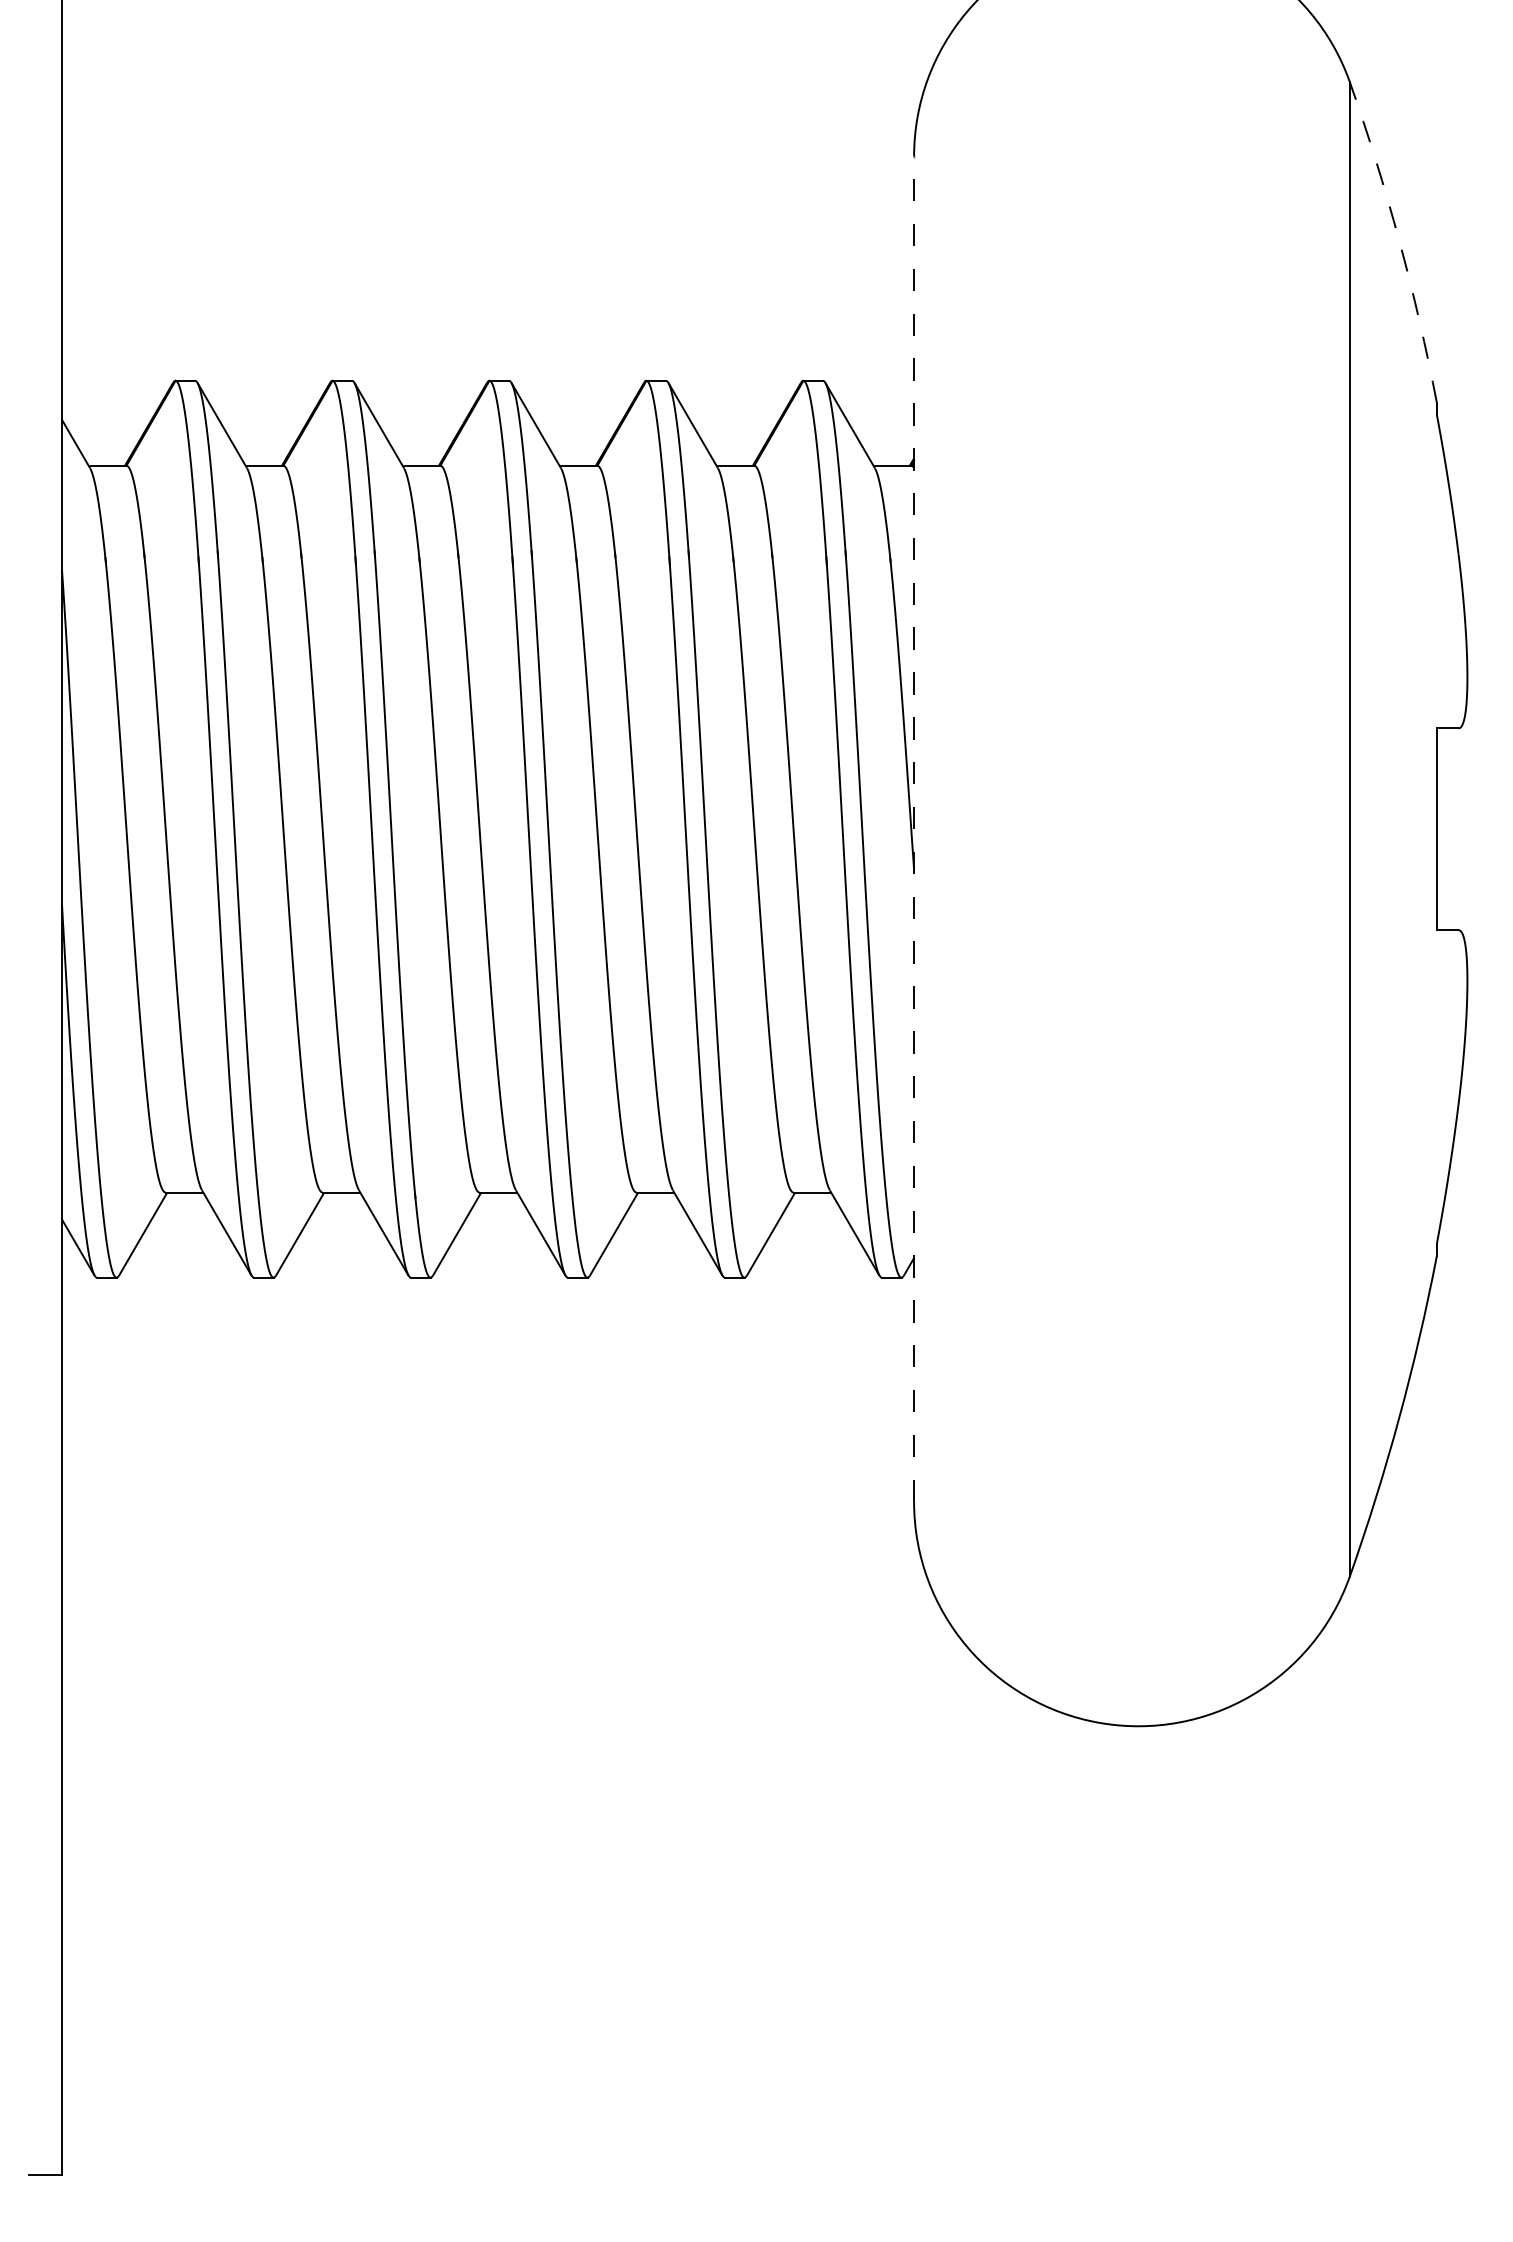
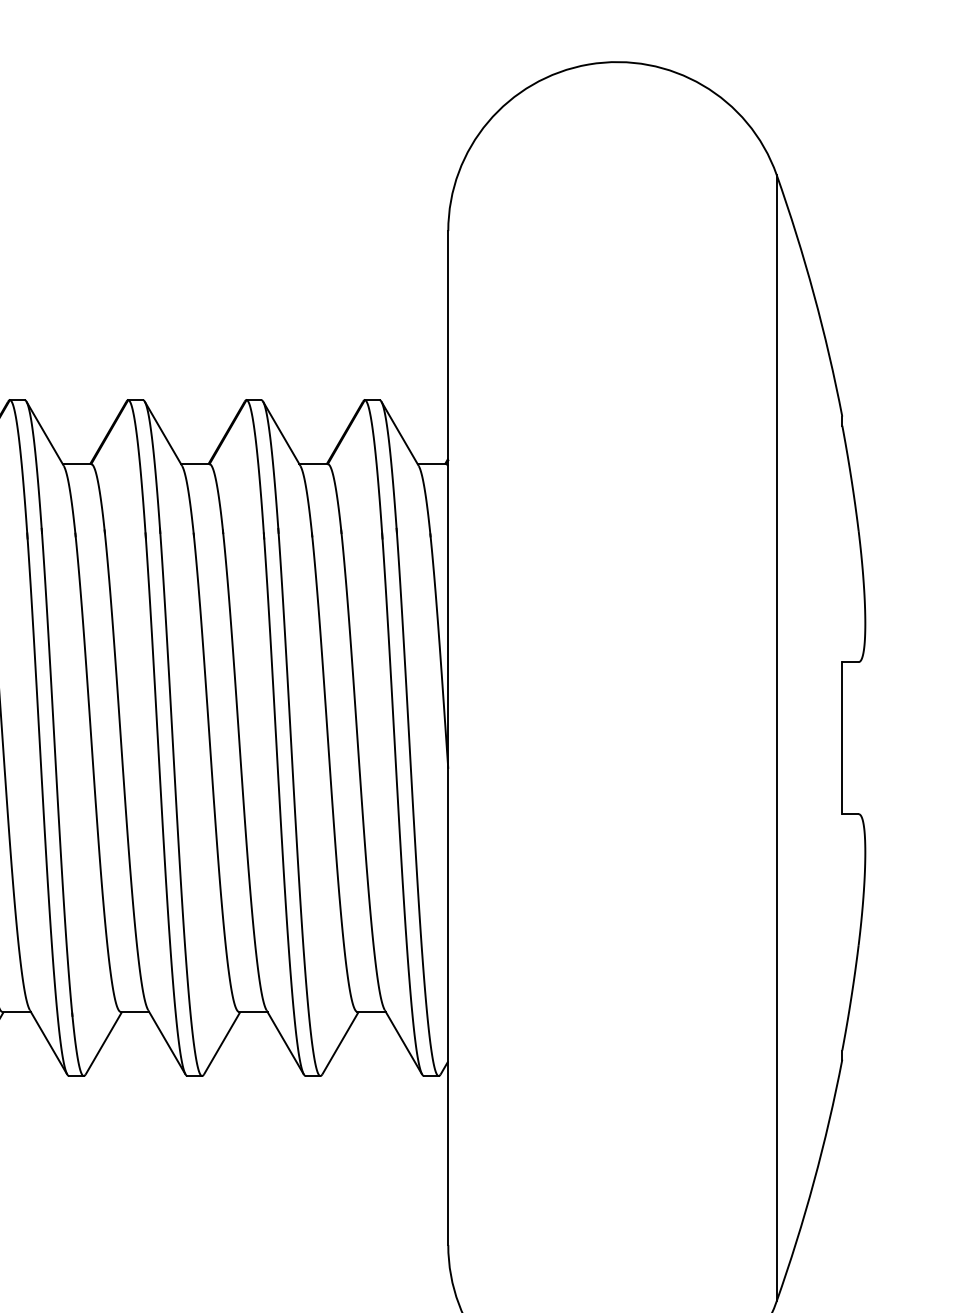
arc: (1399, 240) -> (814, 294), dashed -> solid
line: (914, 829) -> (448, 738), dashed -> solid

